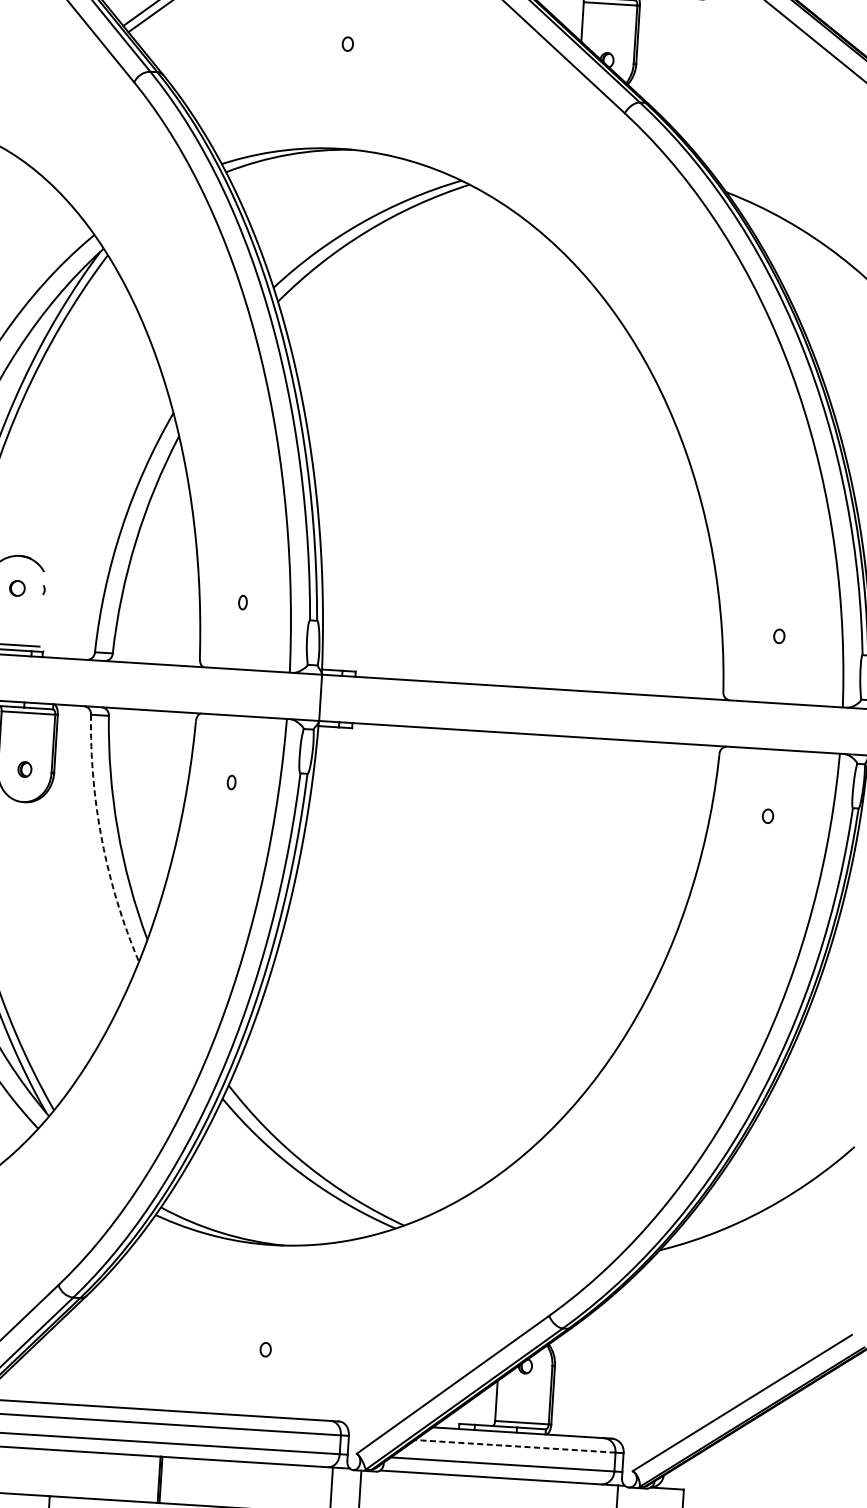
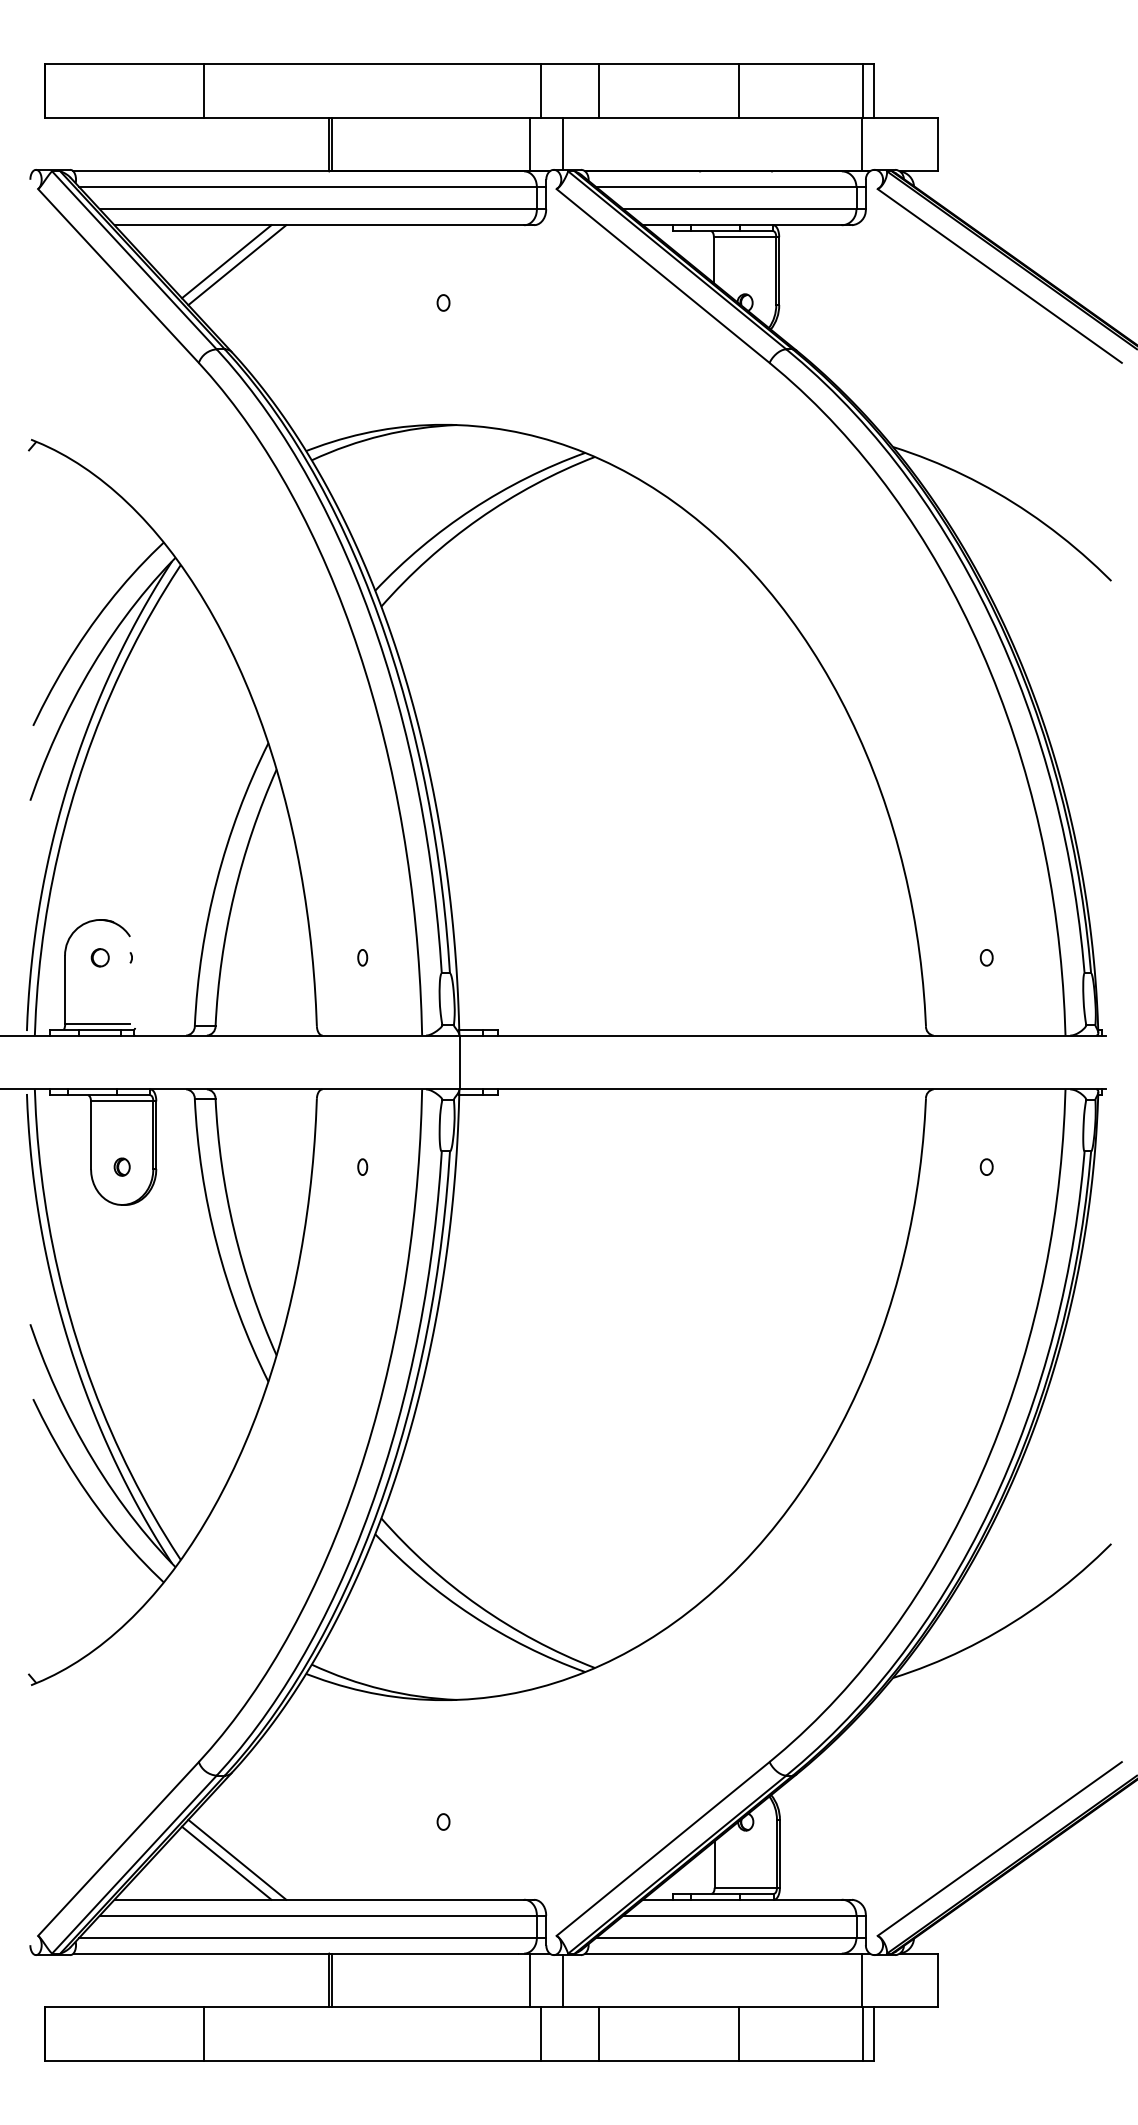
arc: (101, 841) -> (216, 1244), dashed -> solid
line: (86, 1370) -> (237, 1859), added
line: (76, 1372) -> (226, 1862), added
line: (515, 1446) -> (739, 1915), dashed -> solid

